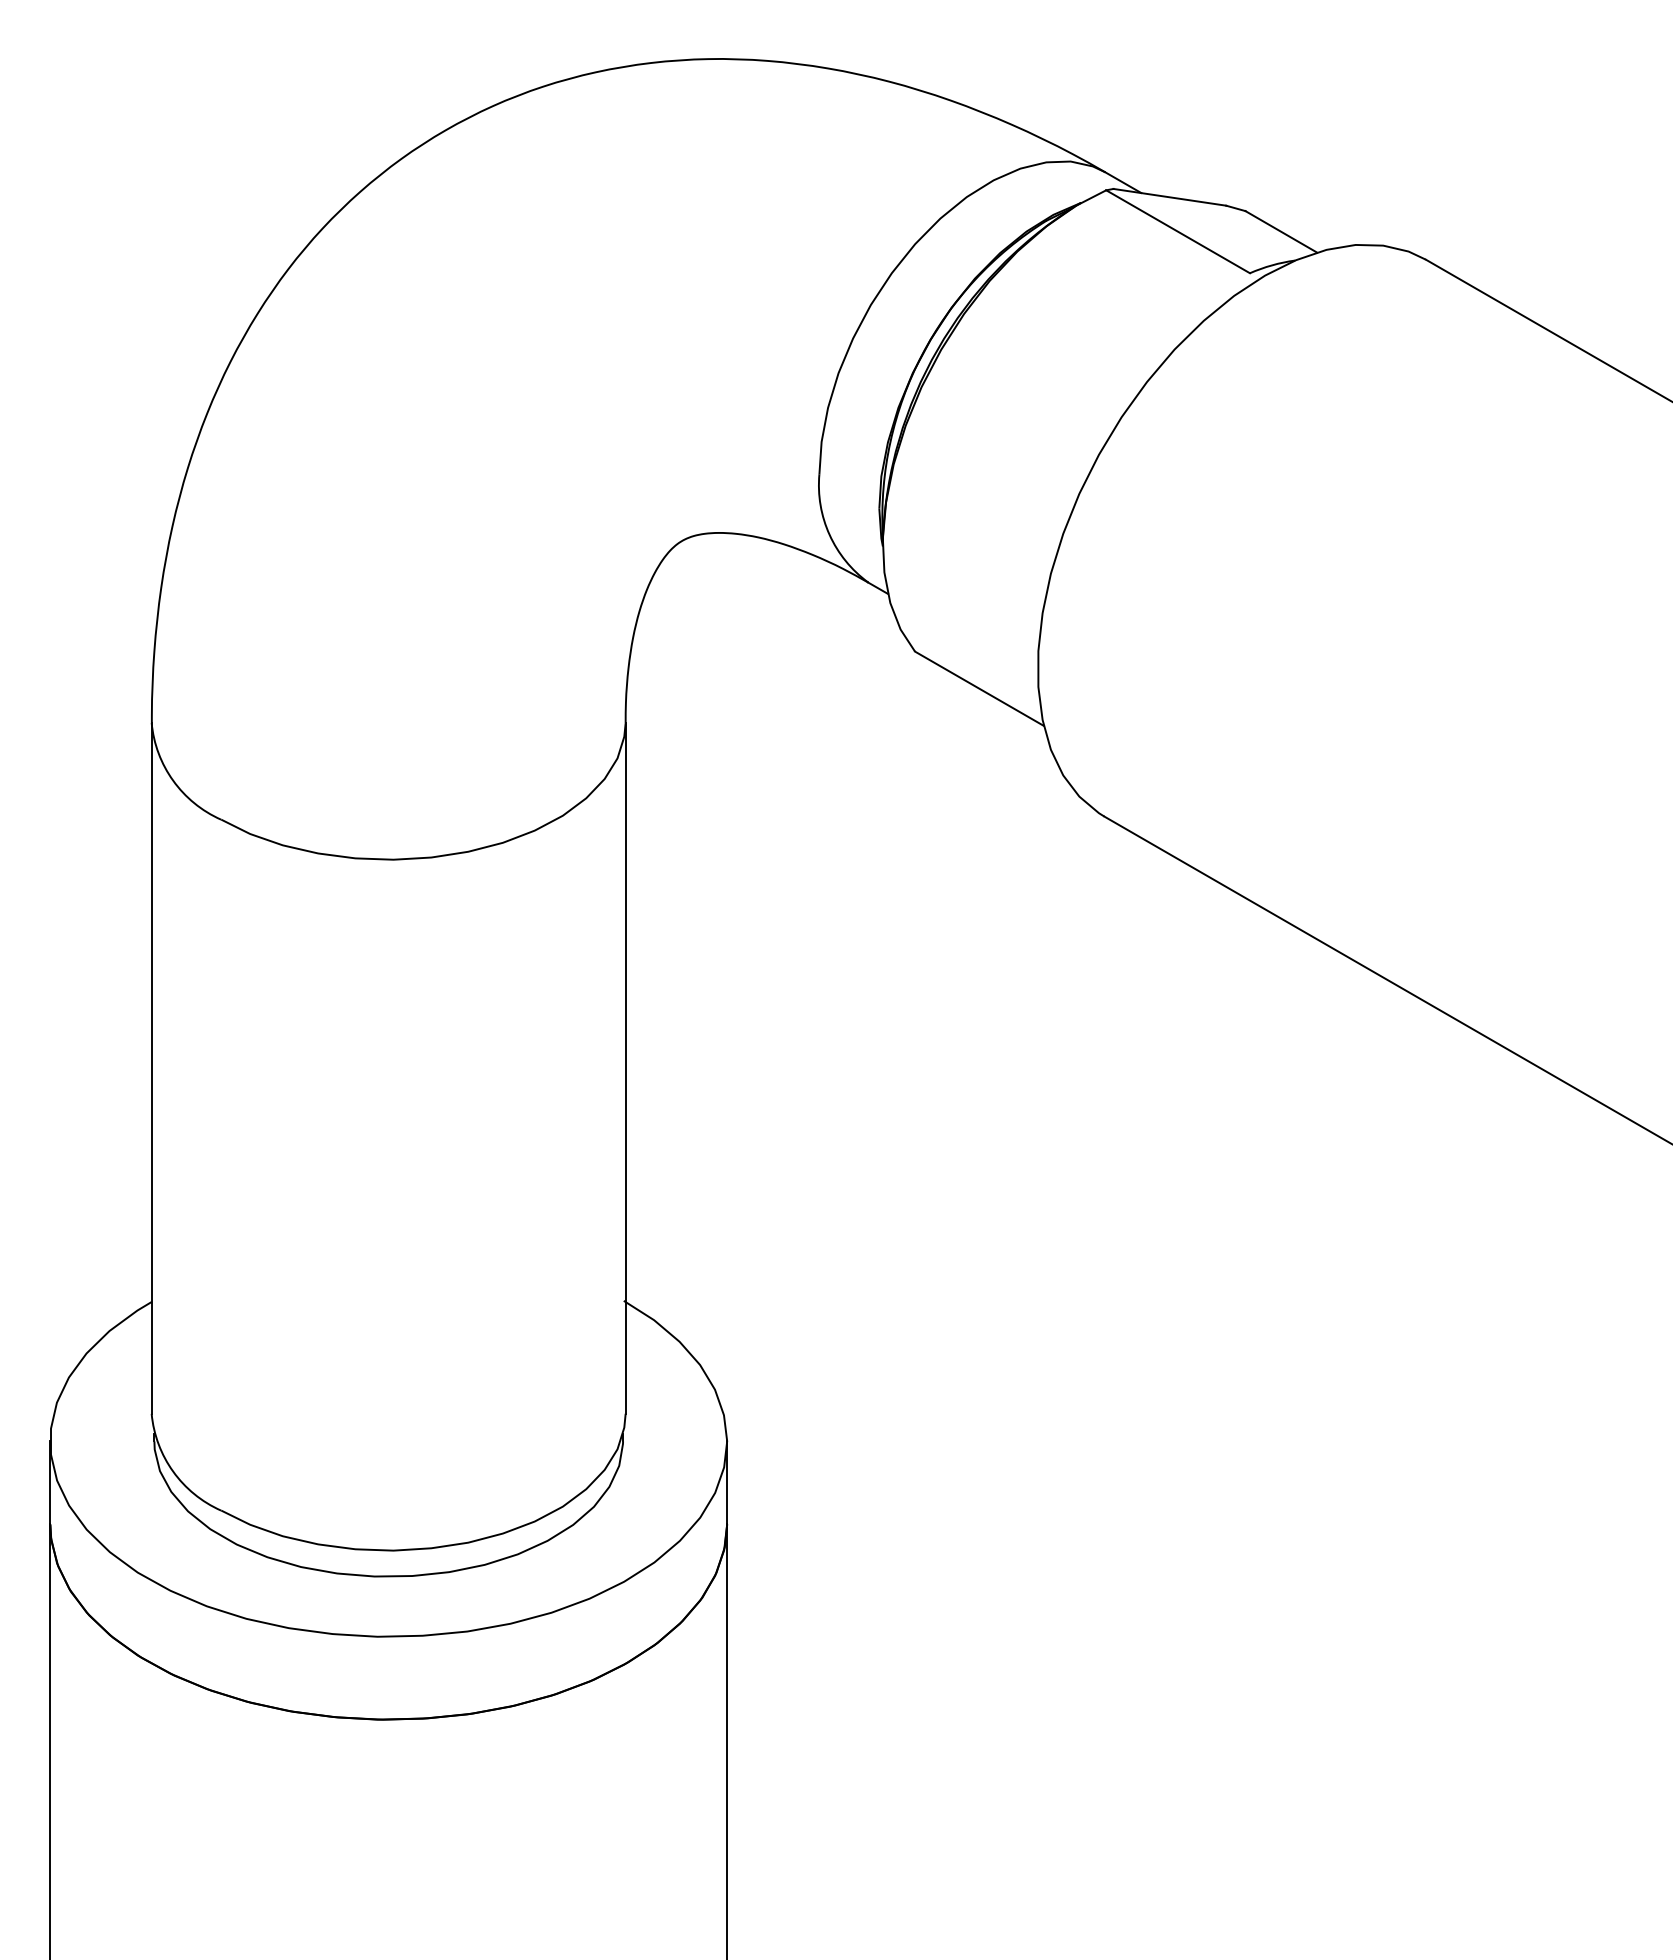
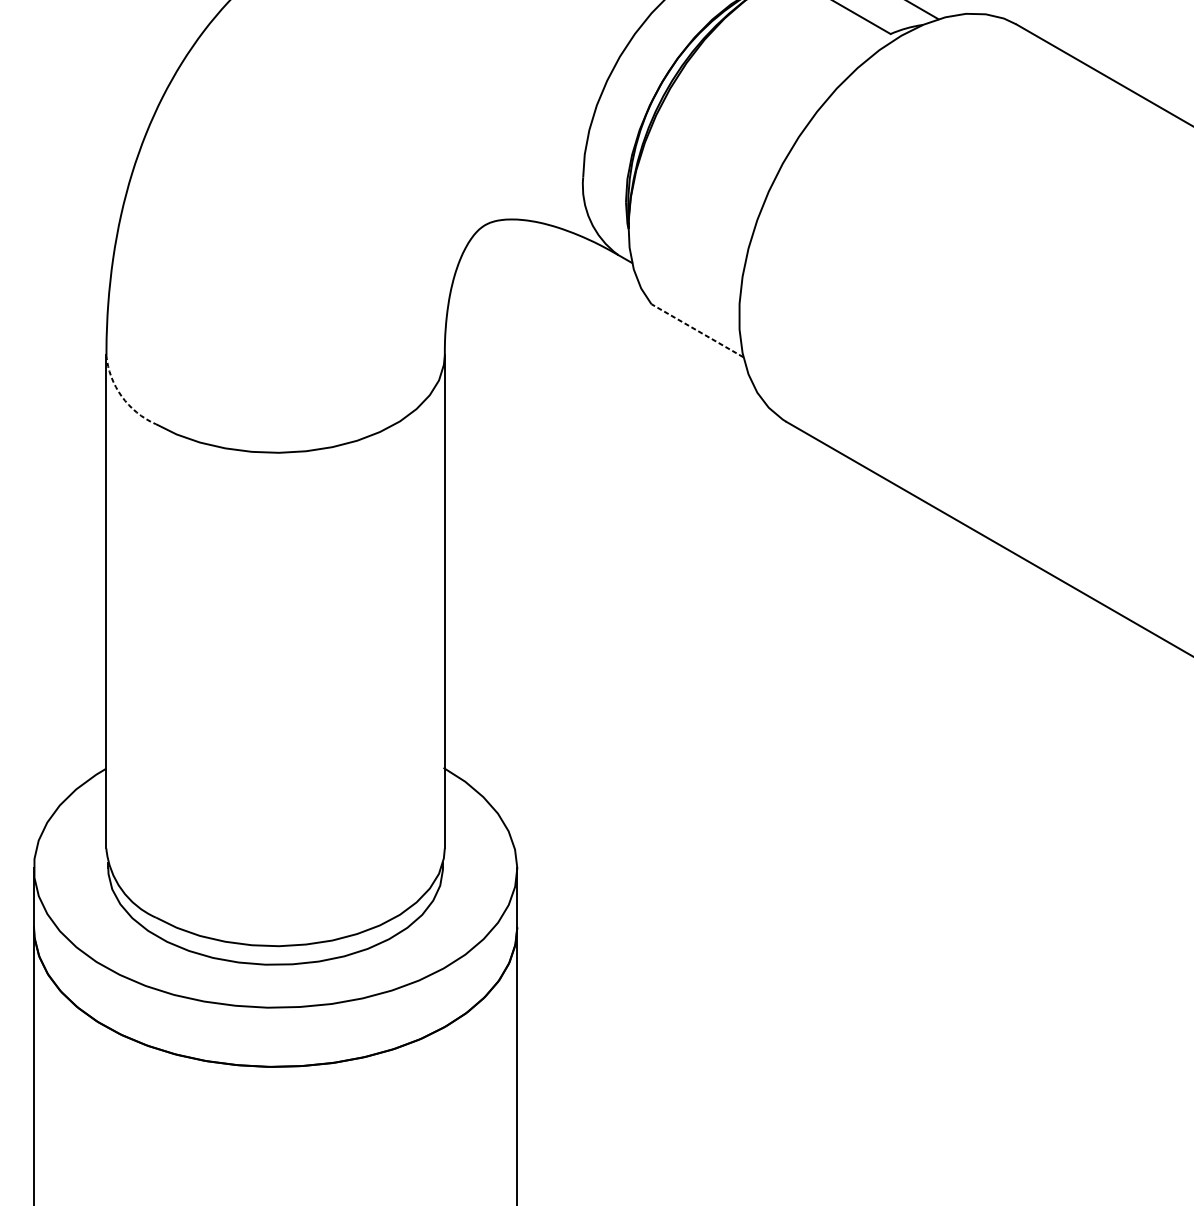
line: (978, 688) -> (696, 330), solid -> dashed
arc: (173, 780) -> (121, 396), solid -> dashed

